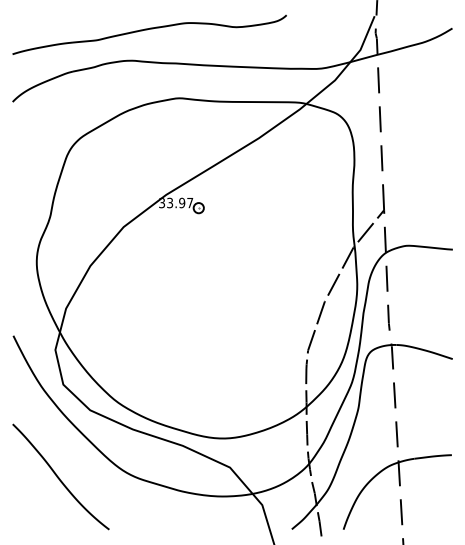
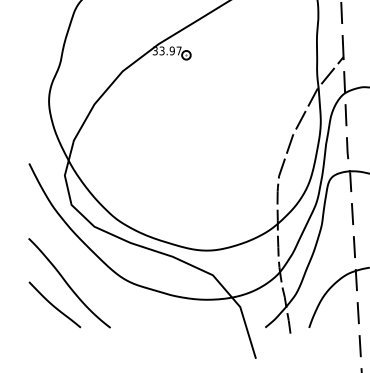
curve: (42, 502) -> (53, 304), added

